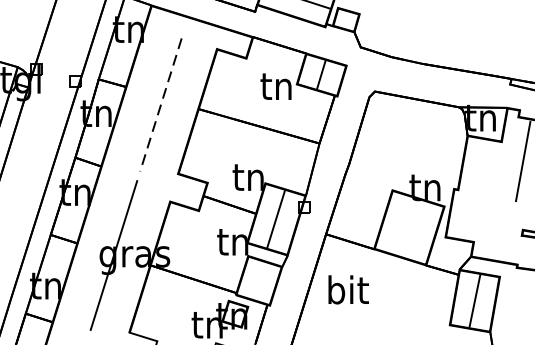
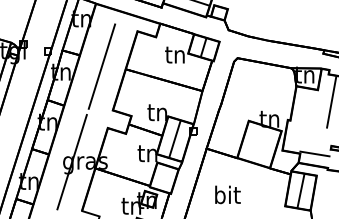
line: (160, 106) -> (101, 67), dashed -> solid
line: (496, 241) -> (314, 153), added
text: (347, 289) -> (227, 194), moved

